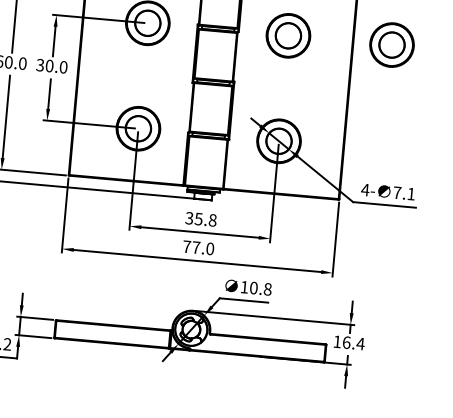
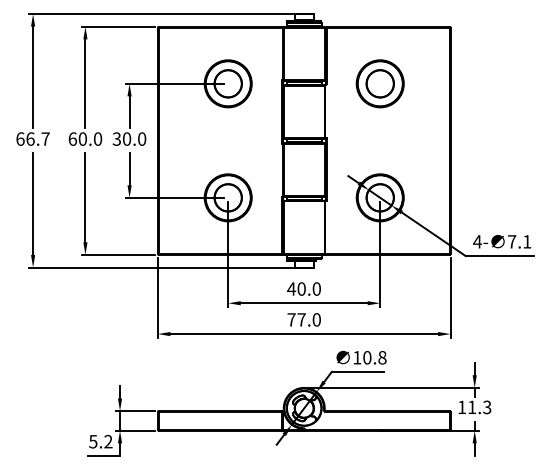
part: (391, 44) -> (491, 83), removed
text: (200, 218) -> (303, 288), 35.8 -> 40.0
text: (353, 343) -> (479, 407), 16.4 -> 11.3

